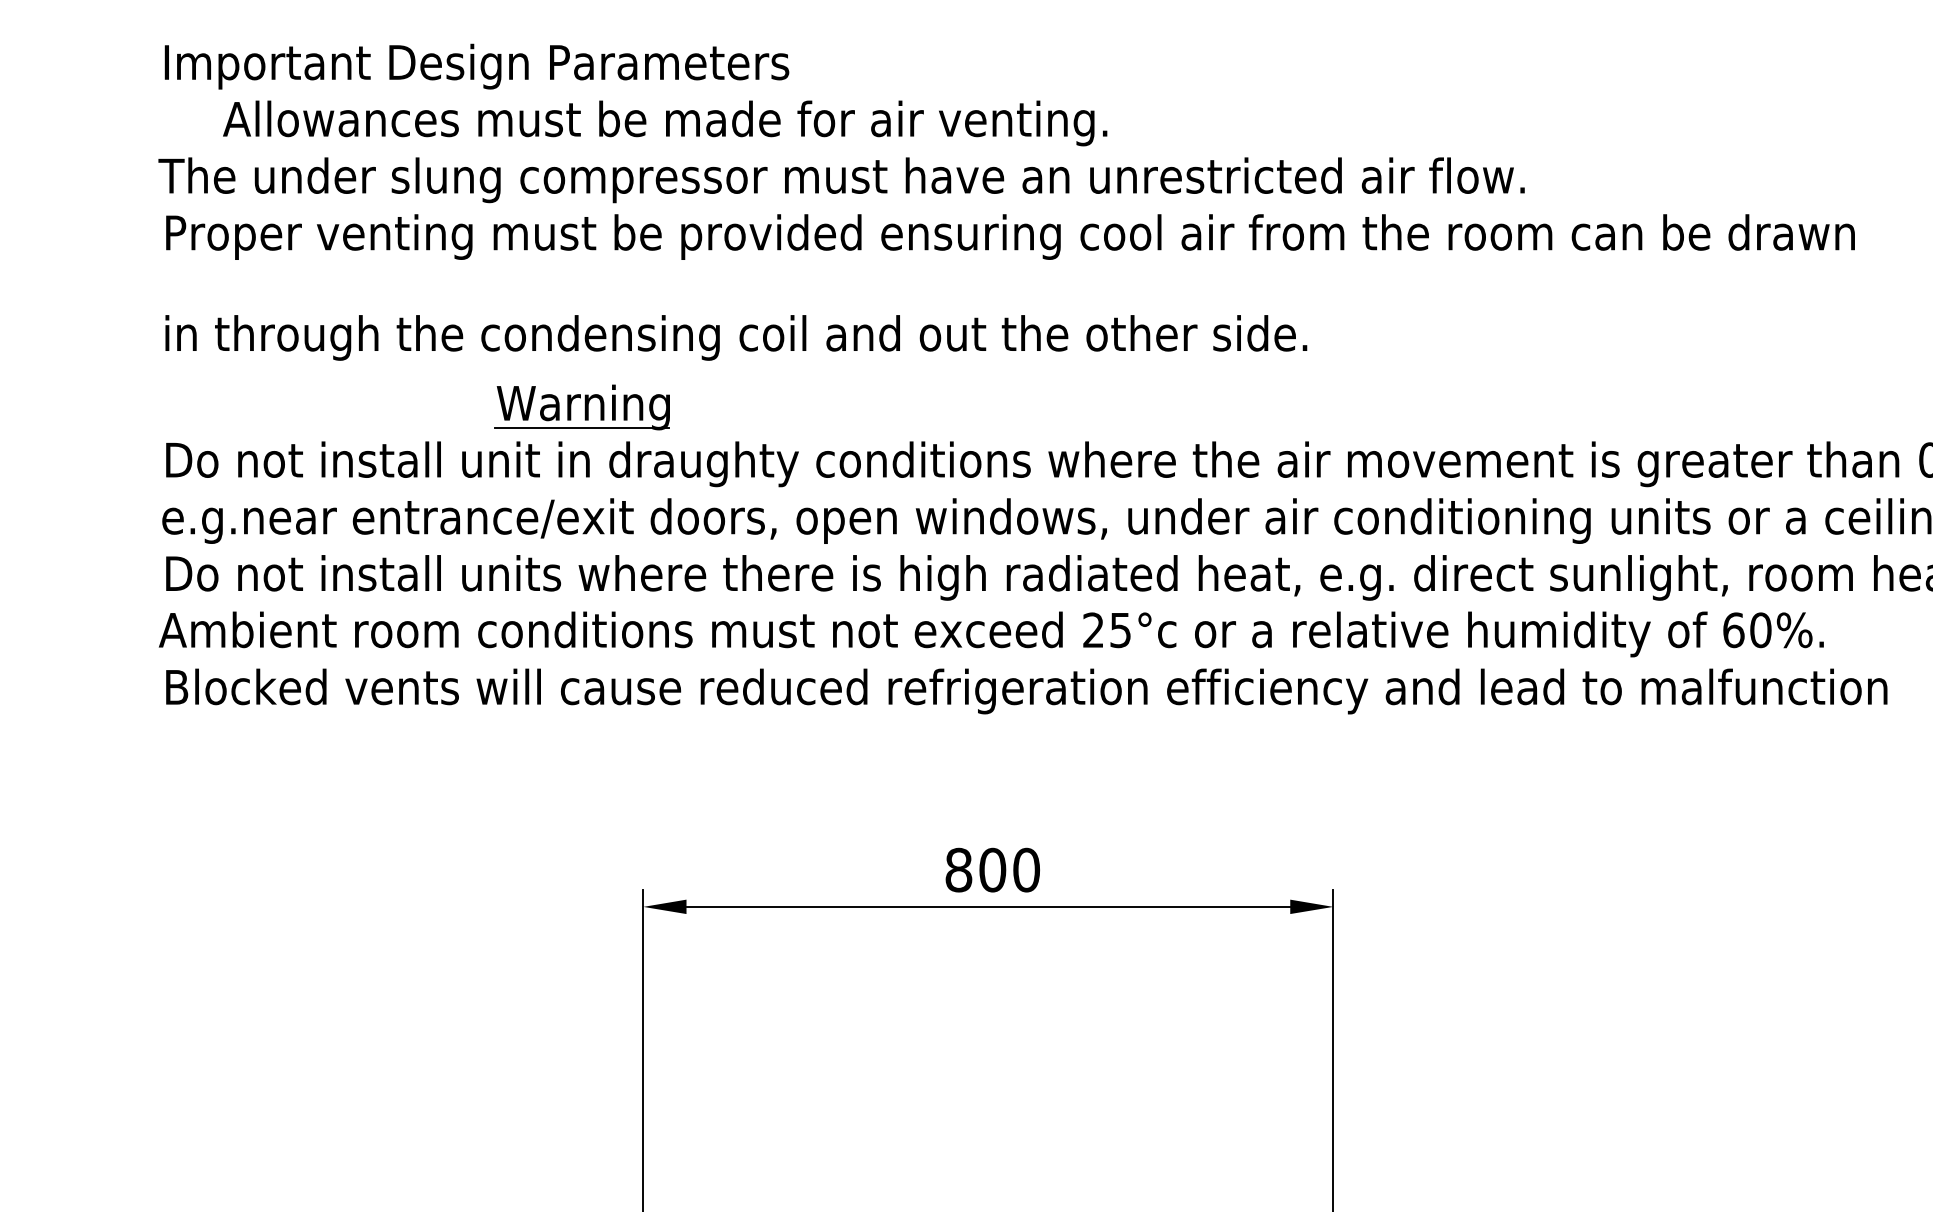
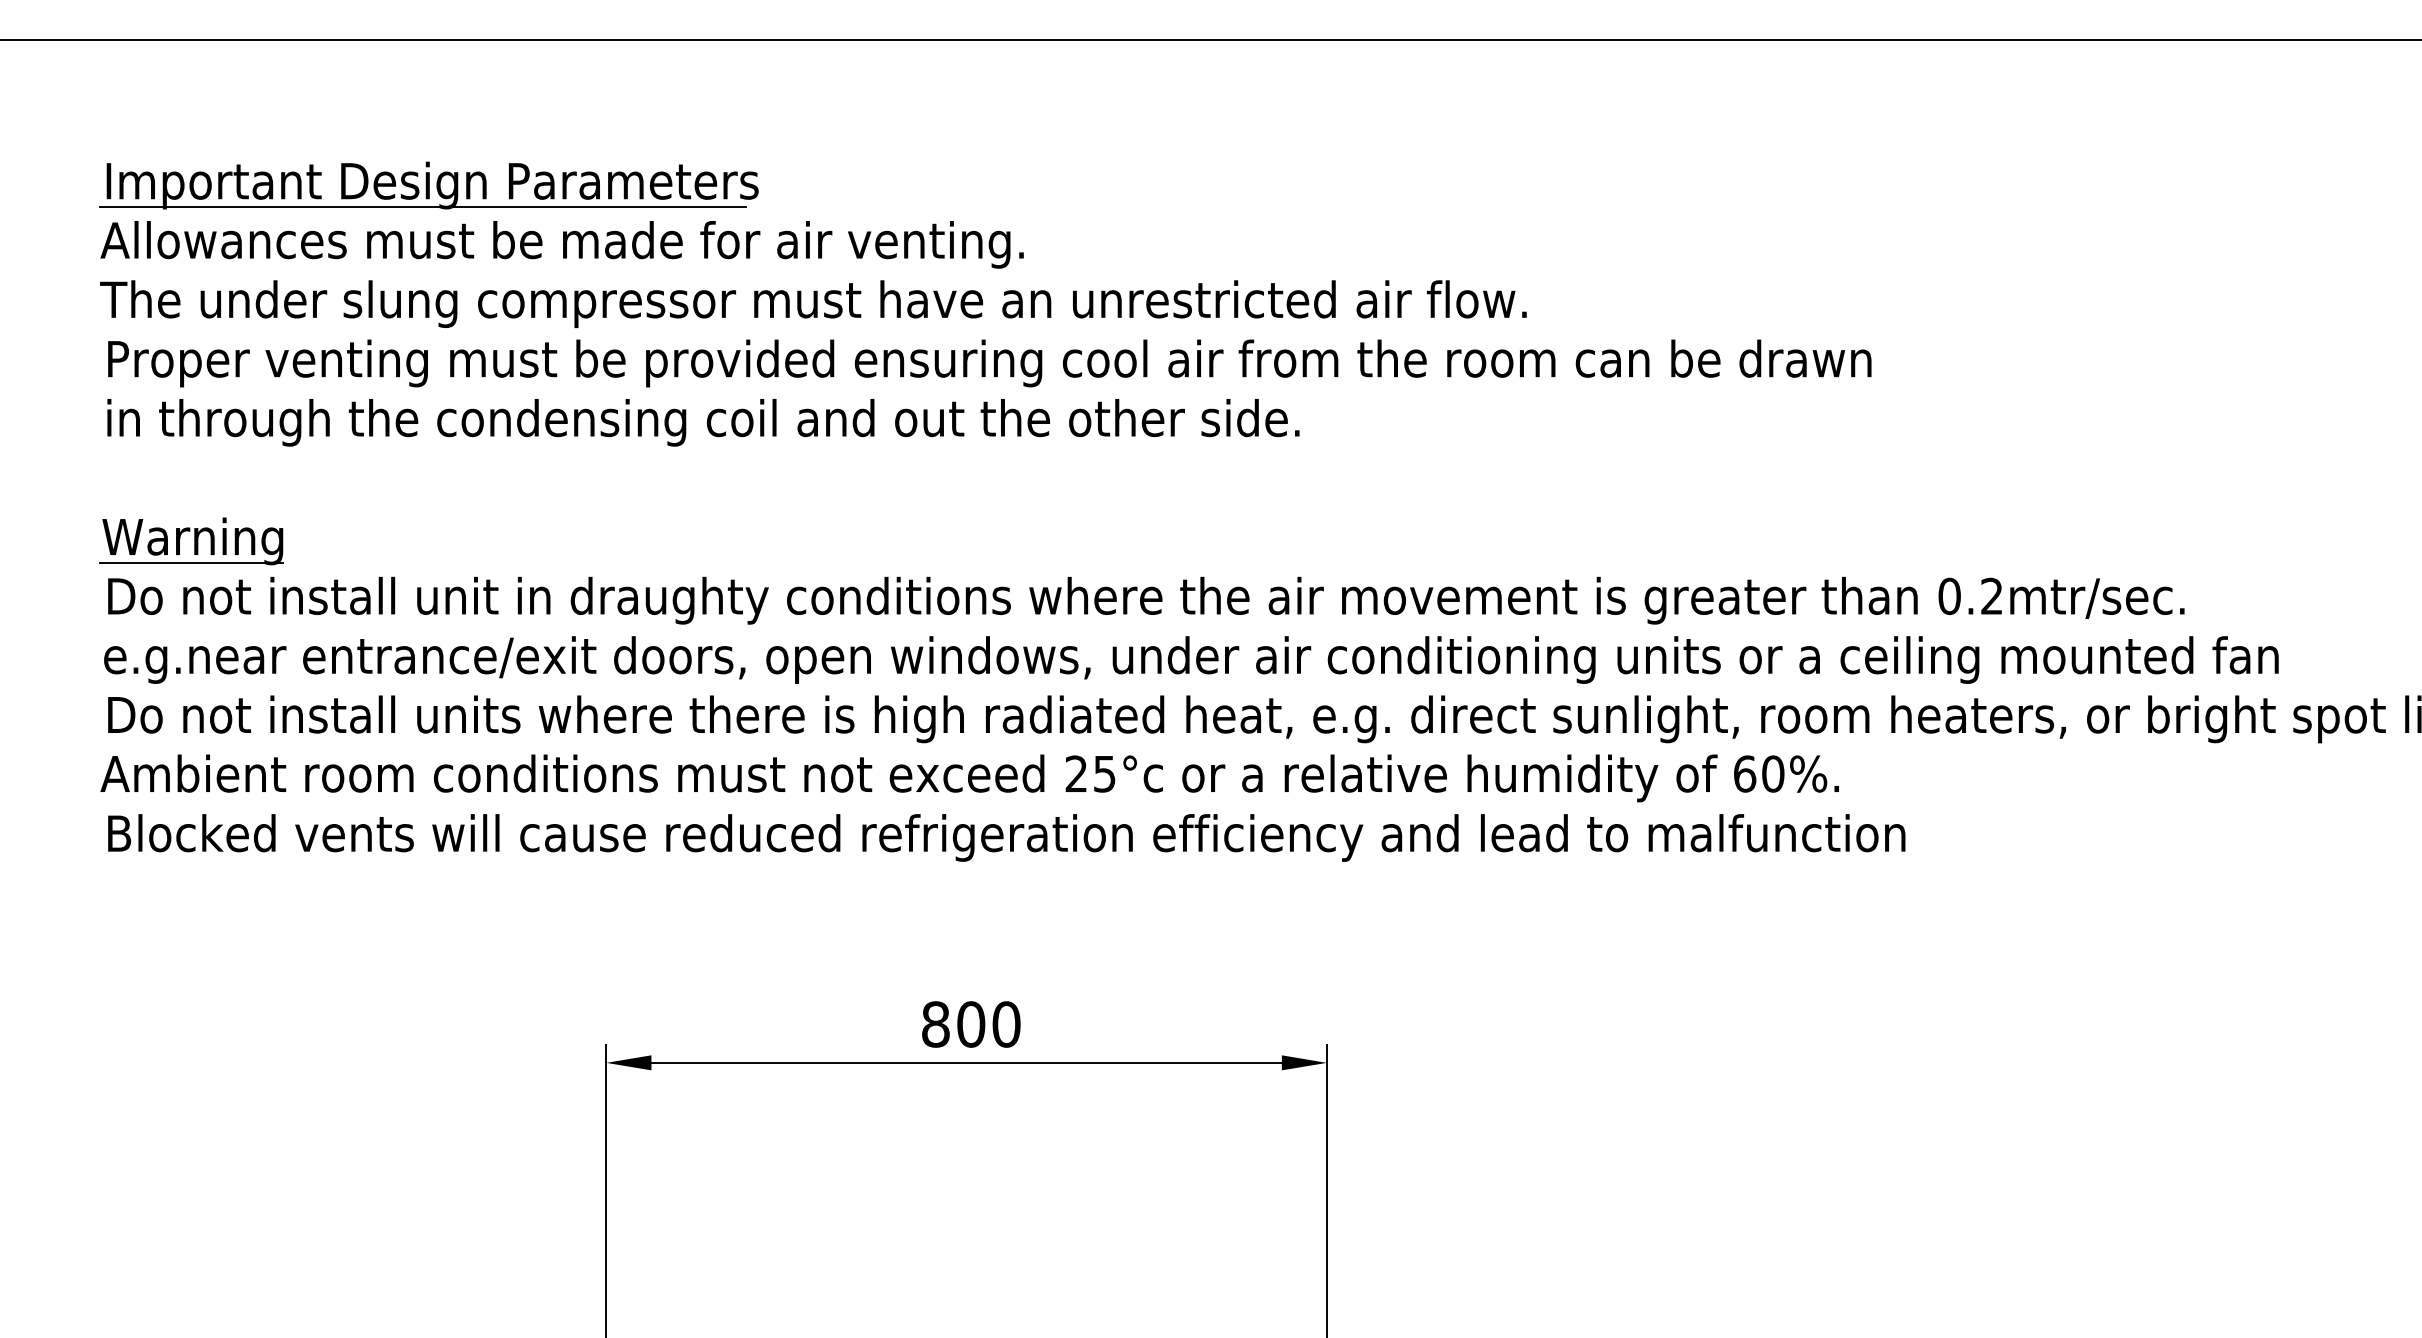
line: (467, 87) -> (422, 207), added
text: (664, 123) -> (561, 244), moved
text: (736, 337) -> (703, 422), moved
part: (582, 407) -> (191, 541), moved

